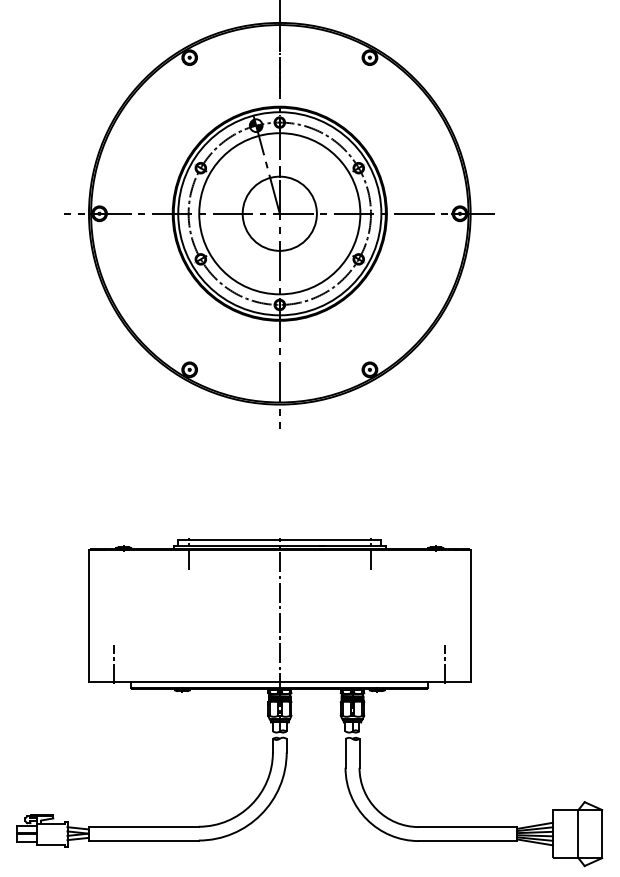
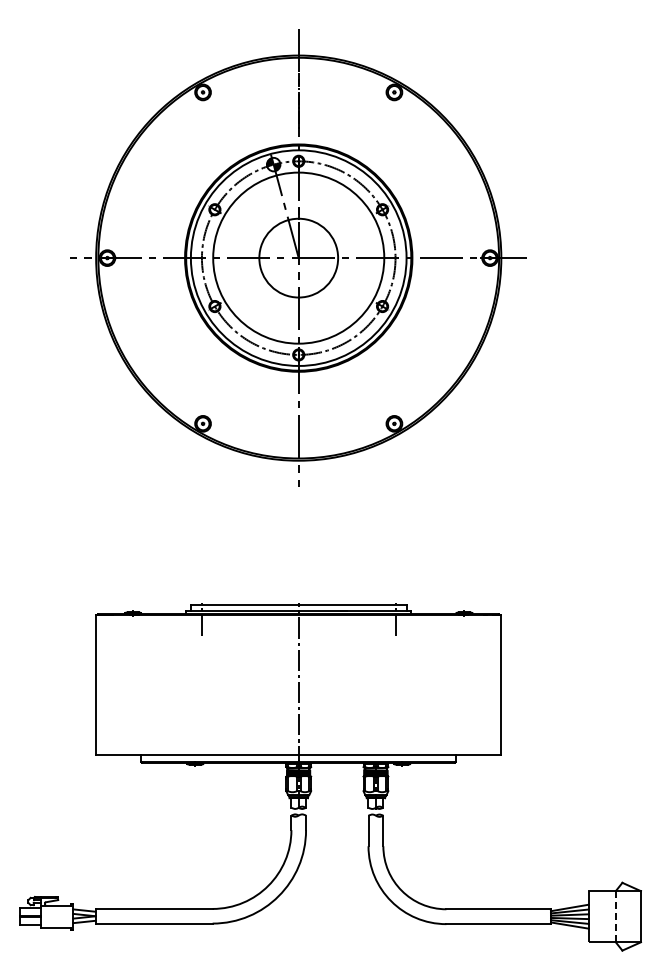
line: (114, 664) -> (123, 736), removed
line: (445, 664) -> (474, 736), removed
line: (578, 833) -> (615, 916), solid -> dashed

